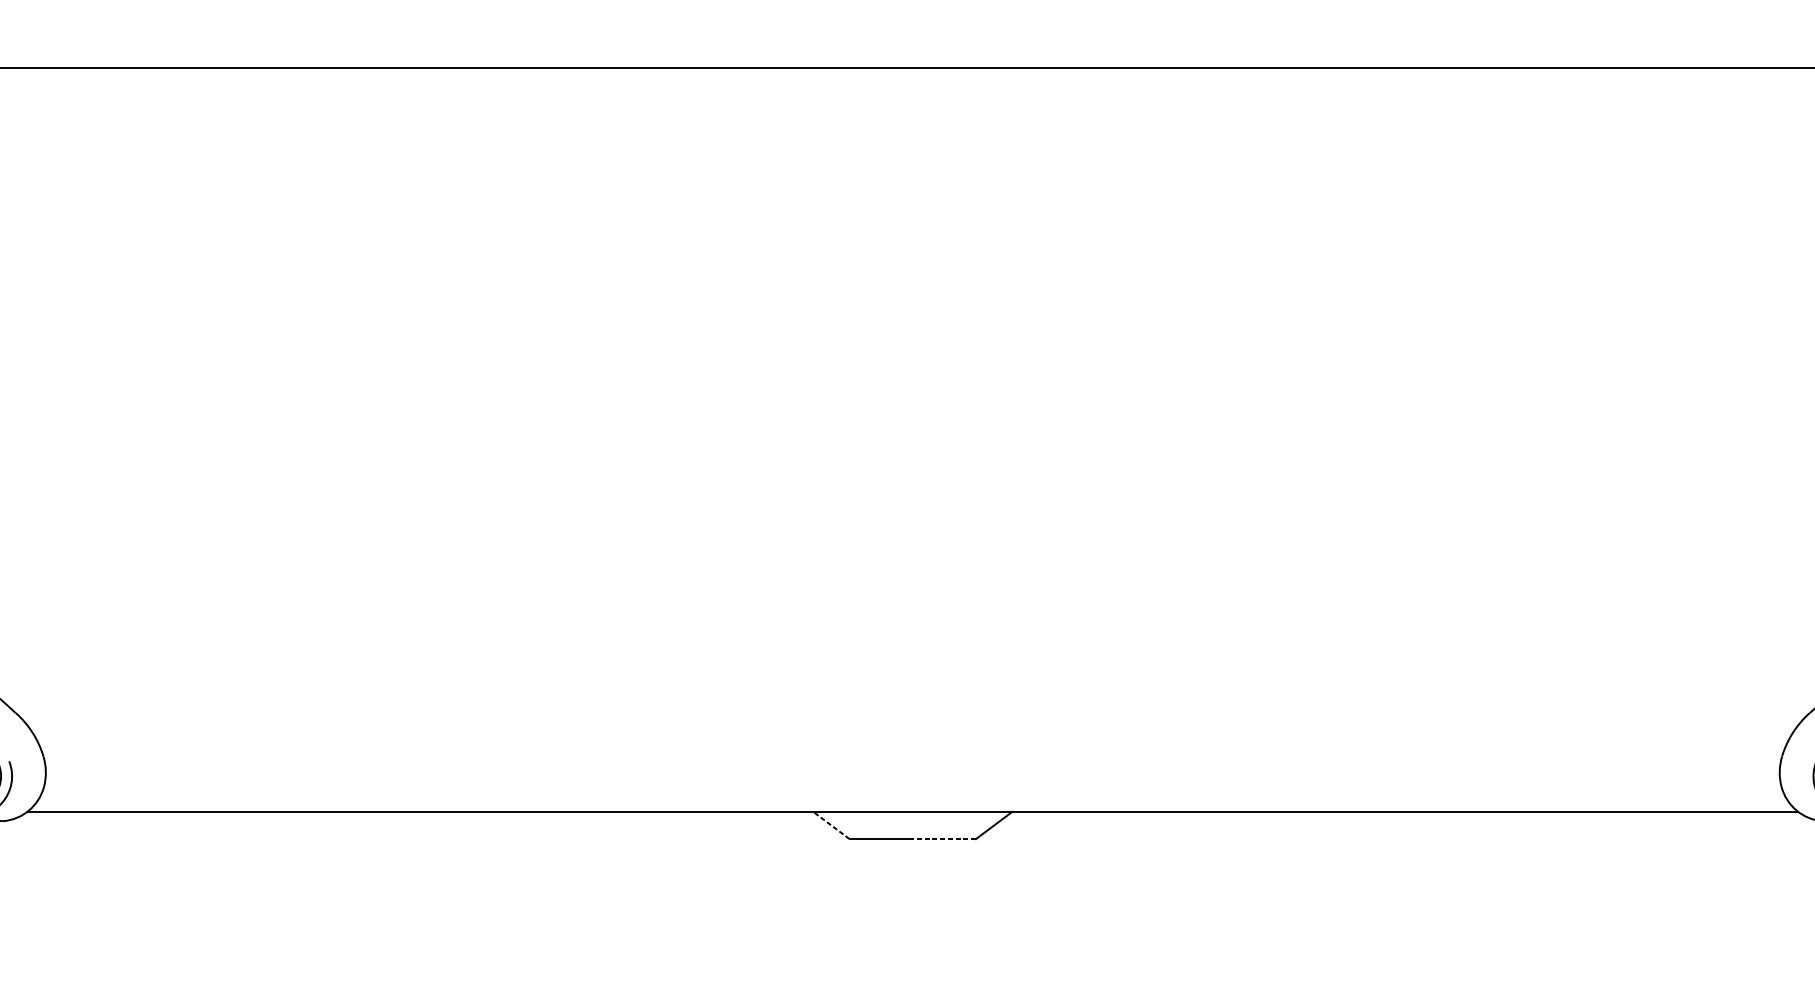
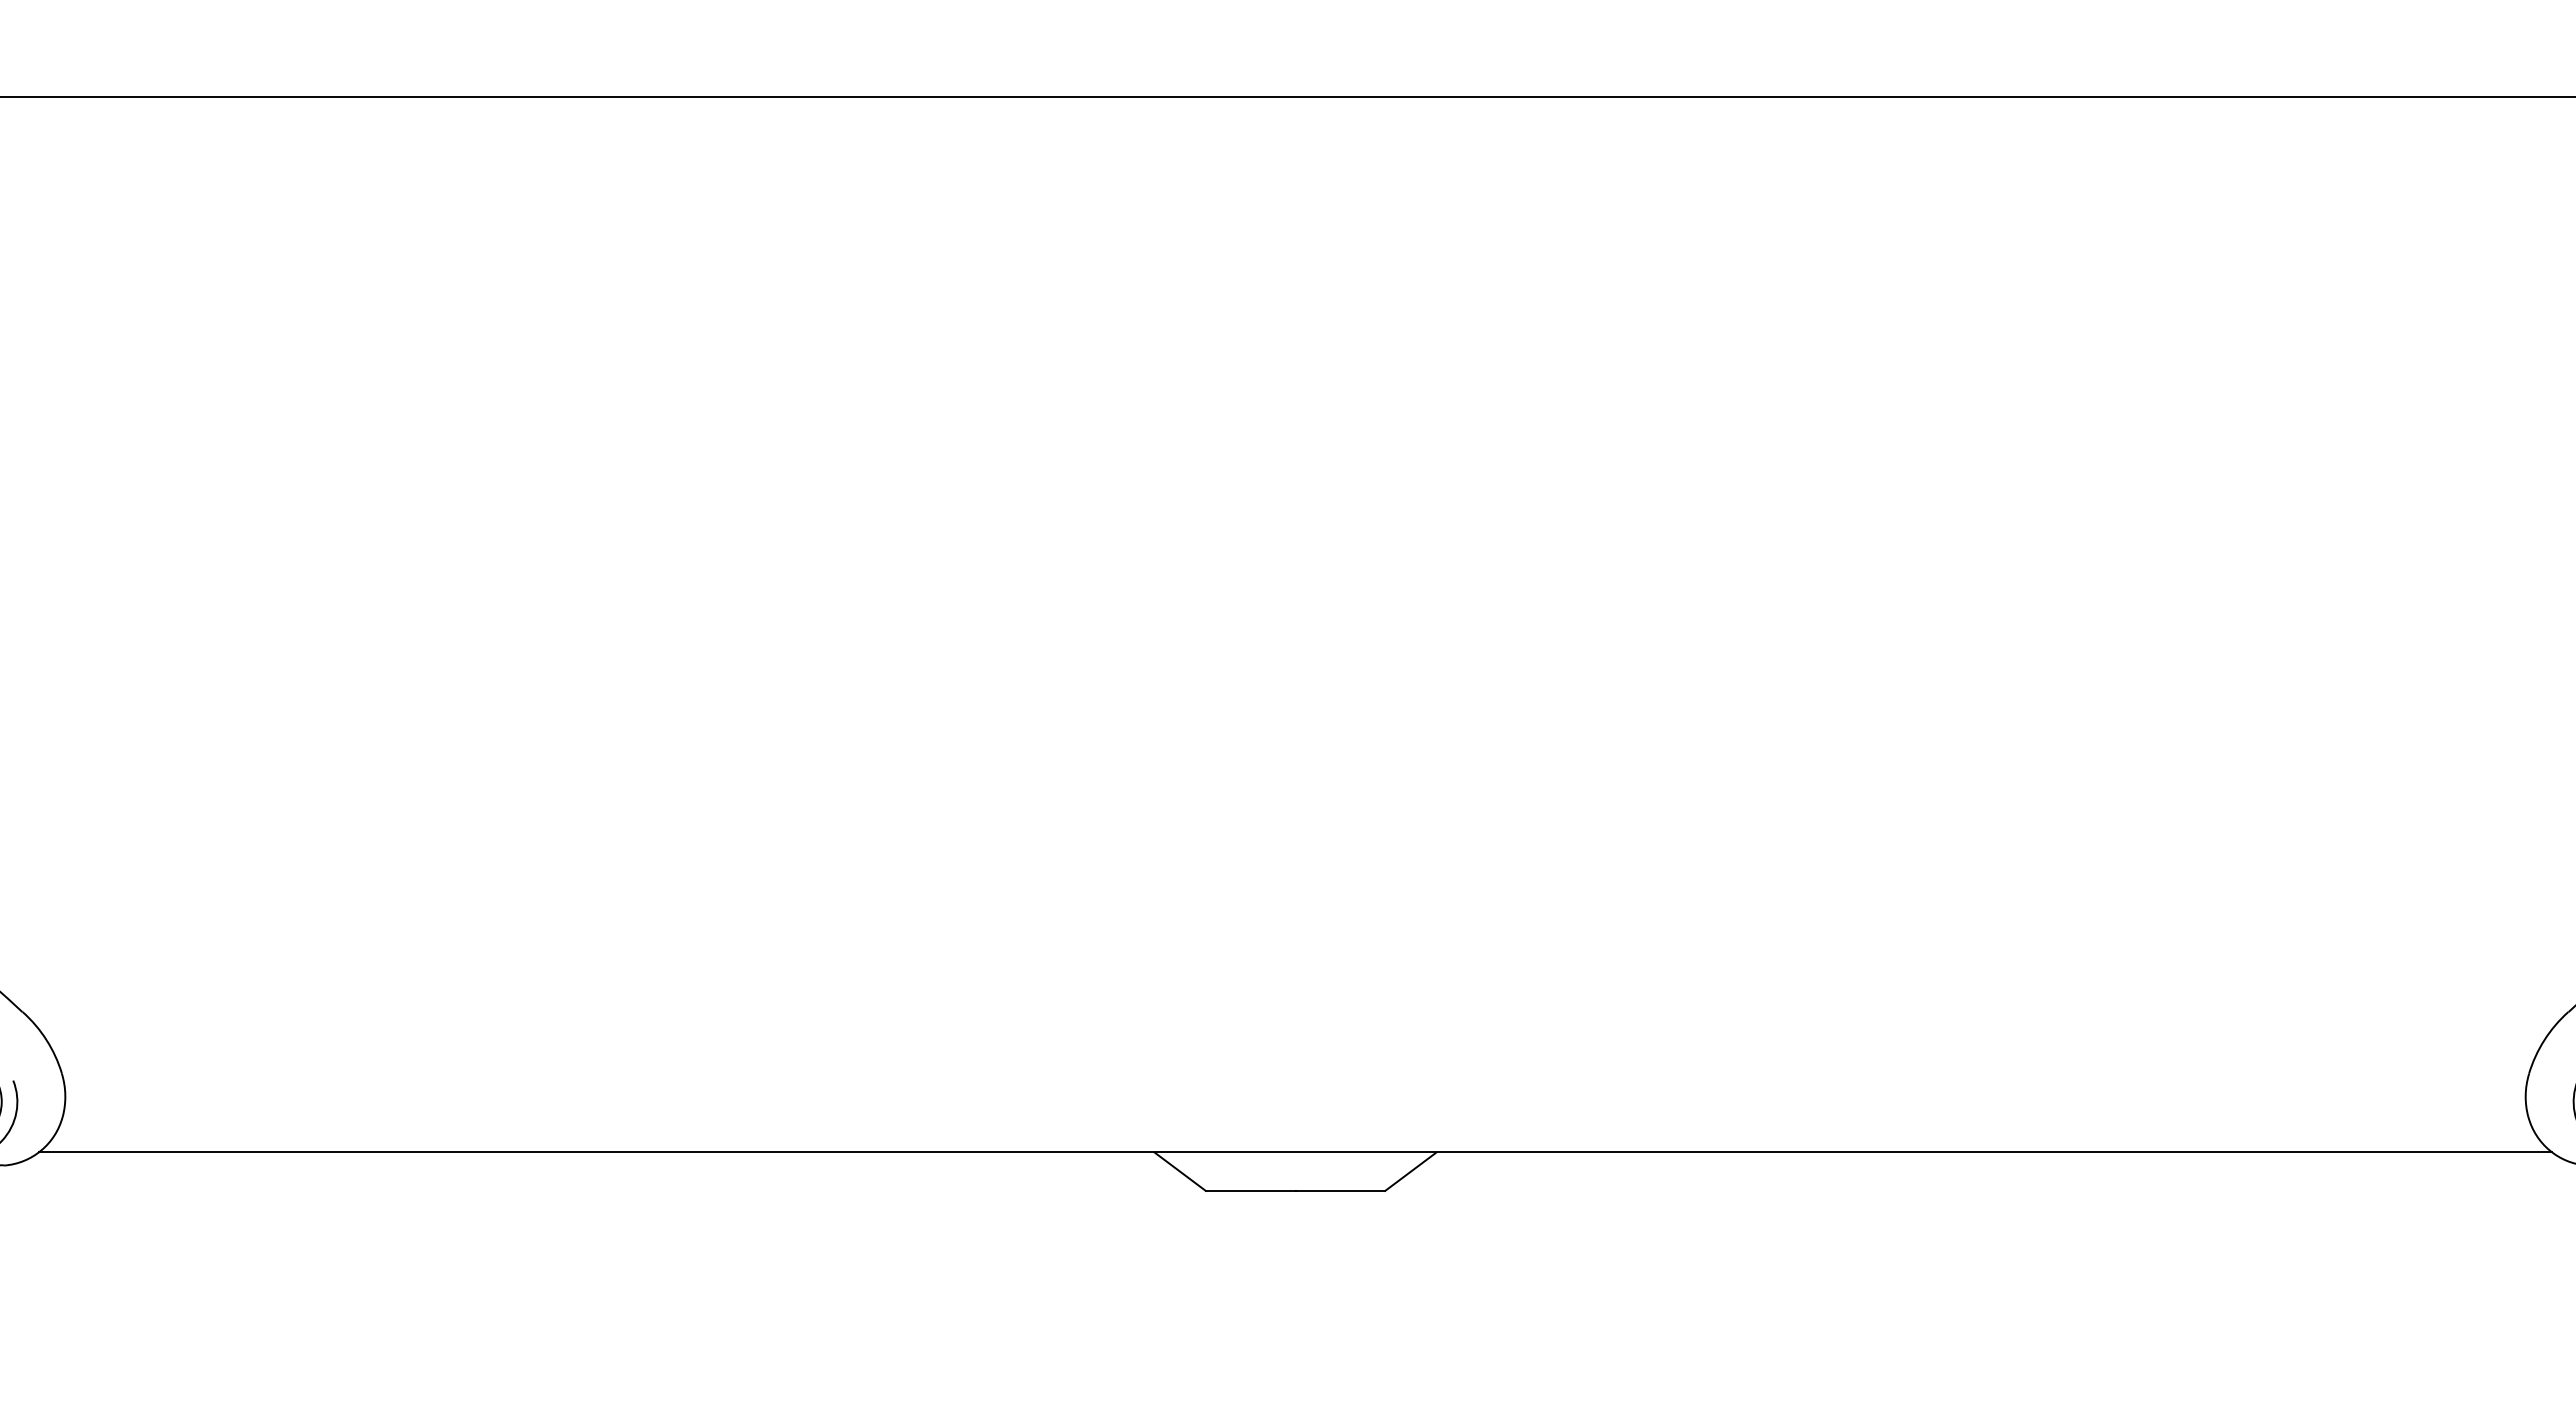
line: (831, 825) -> (1179, 1171), dashed -> solid
line: (944, 838) -> (1340, 1190), dashed -> solid

